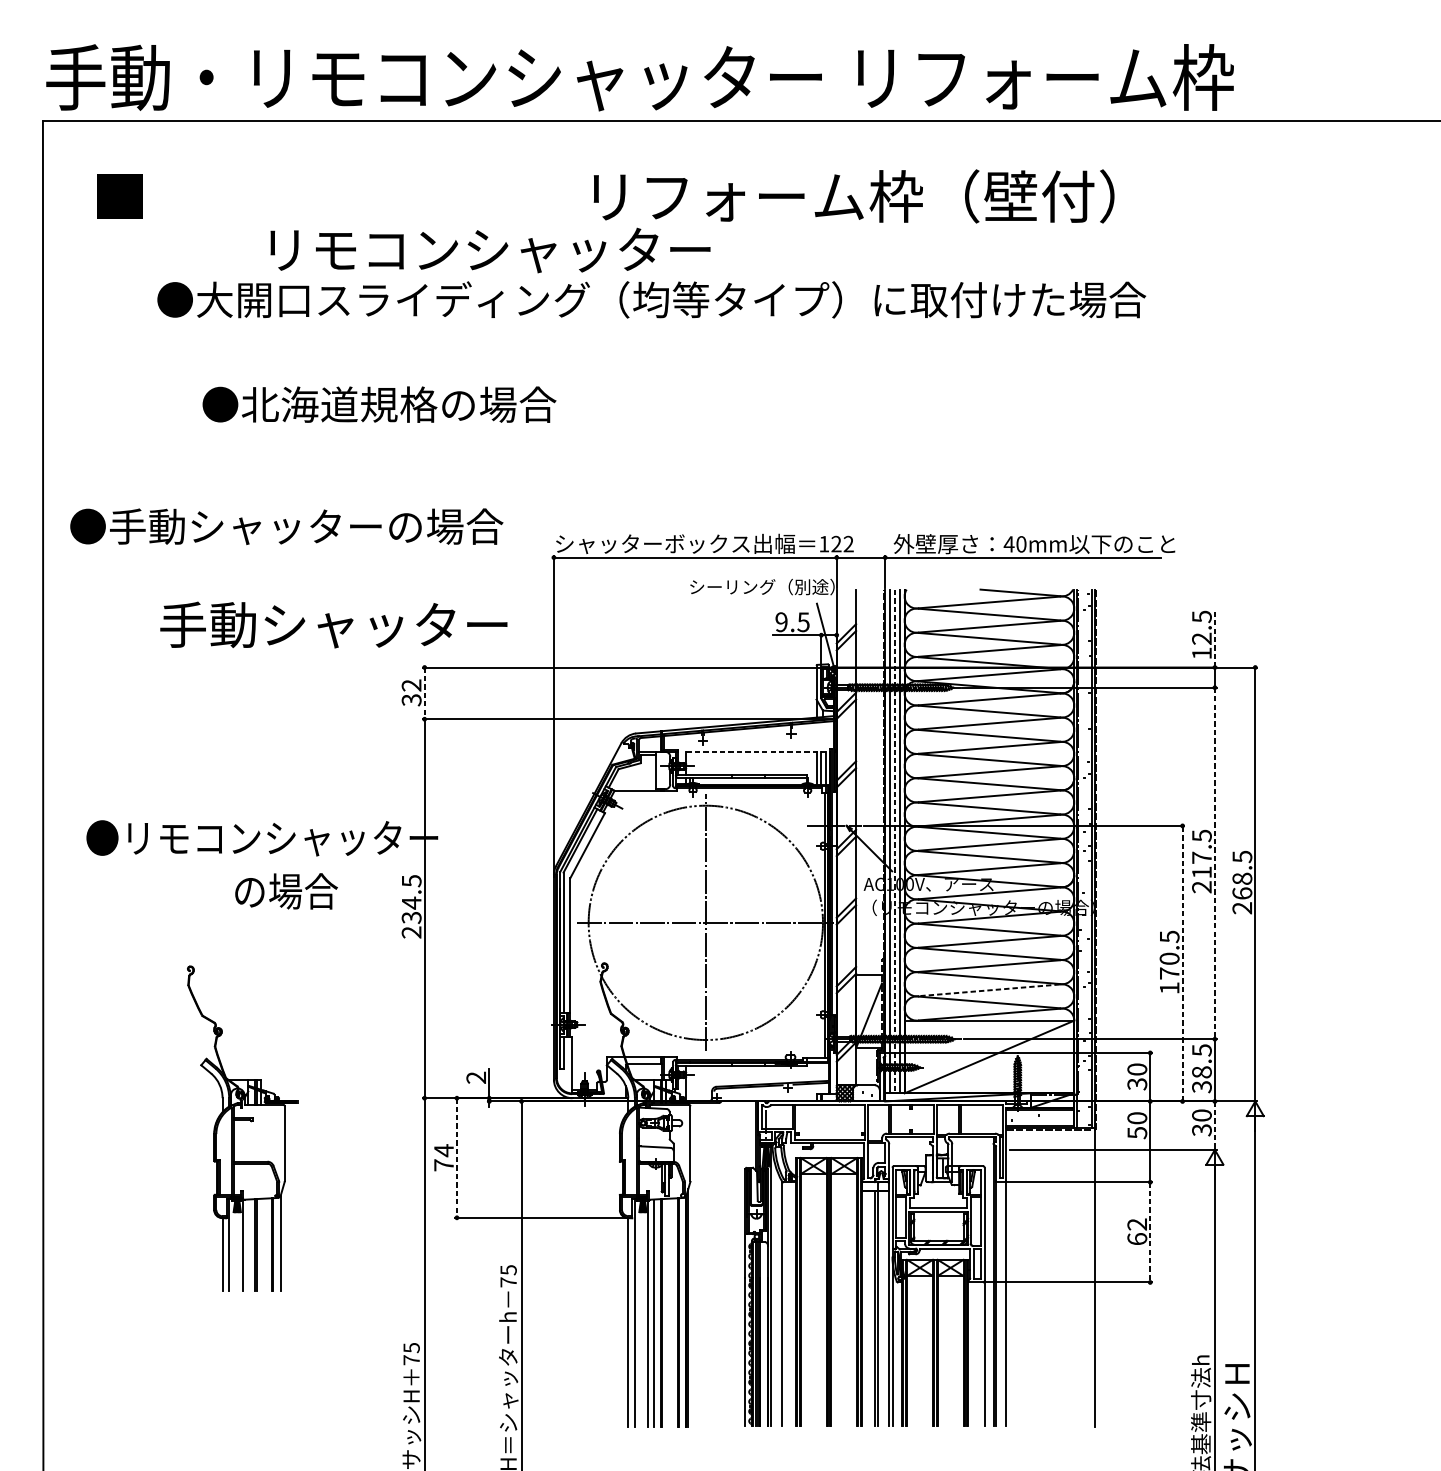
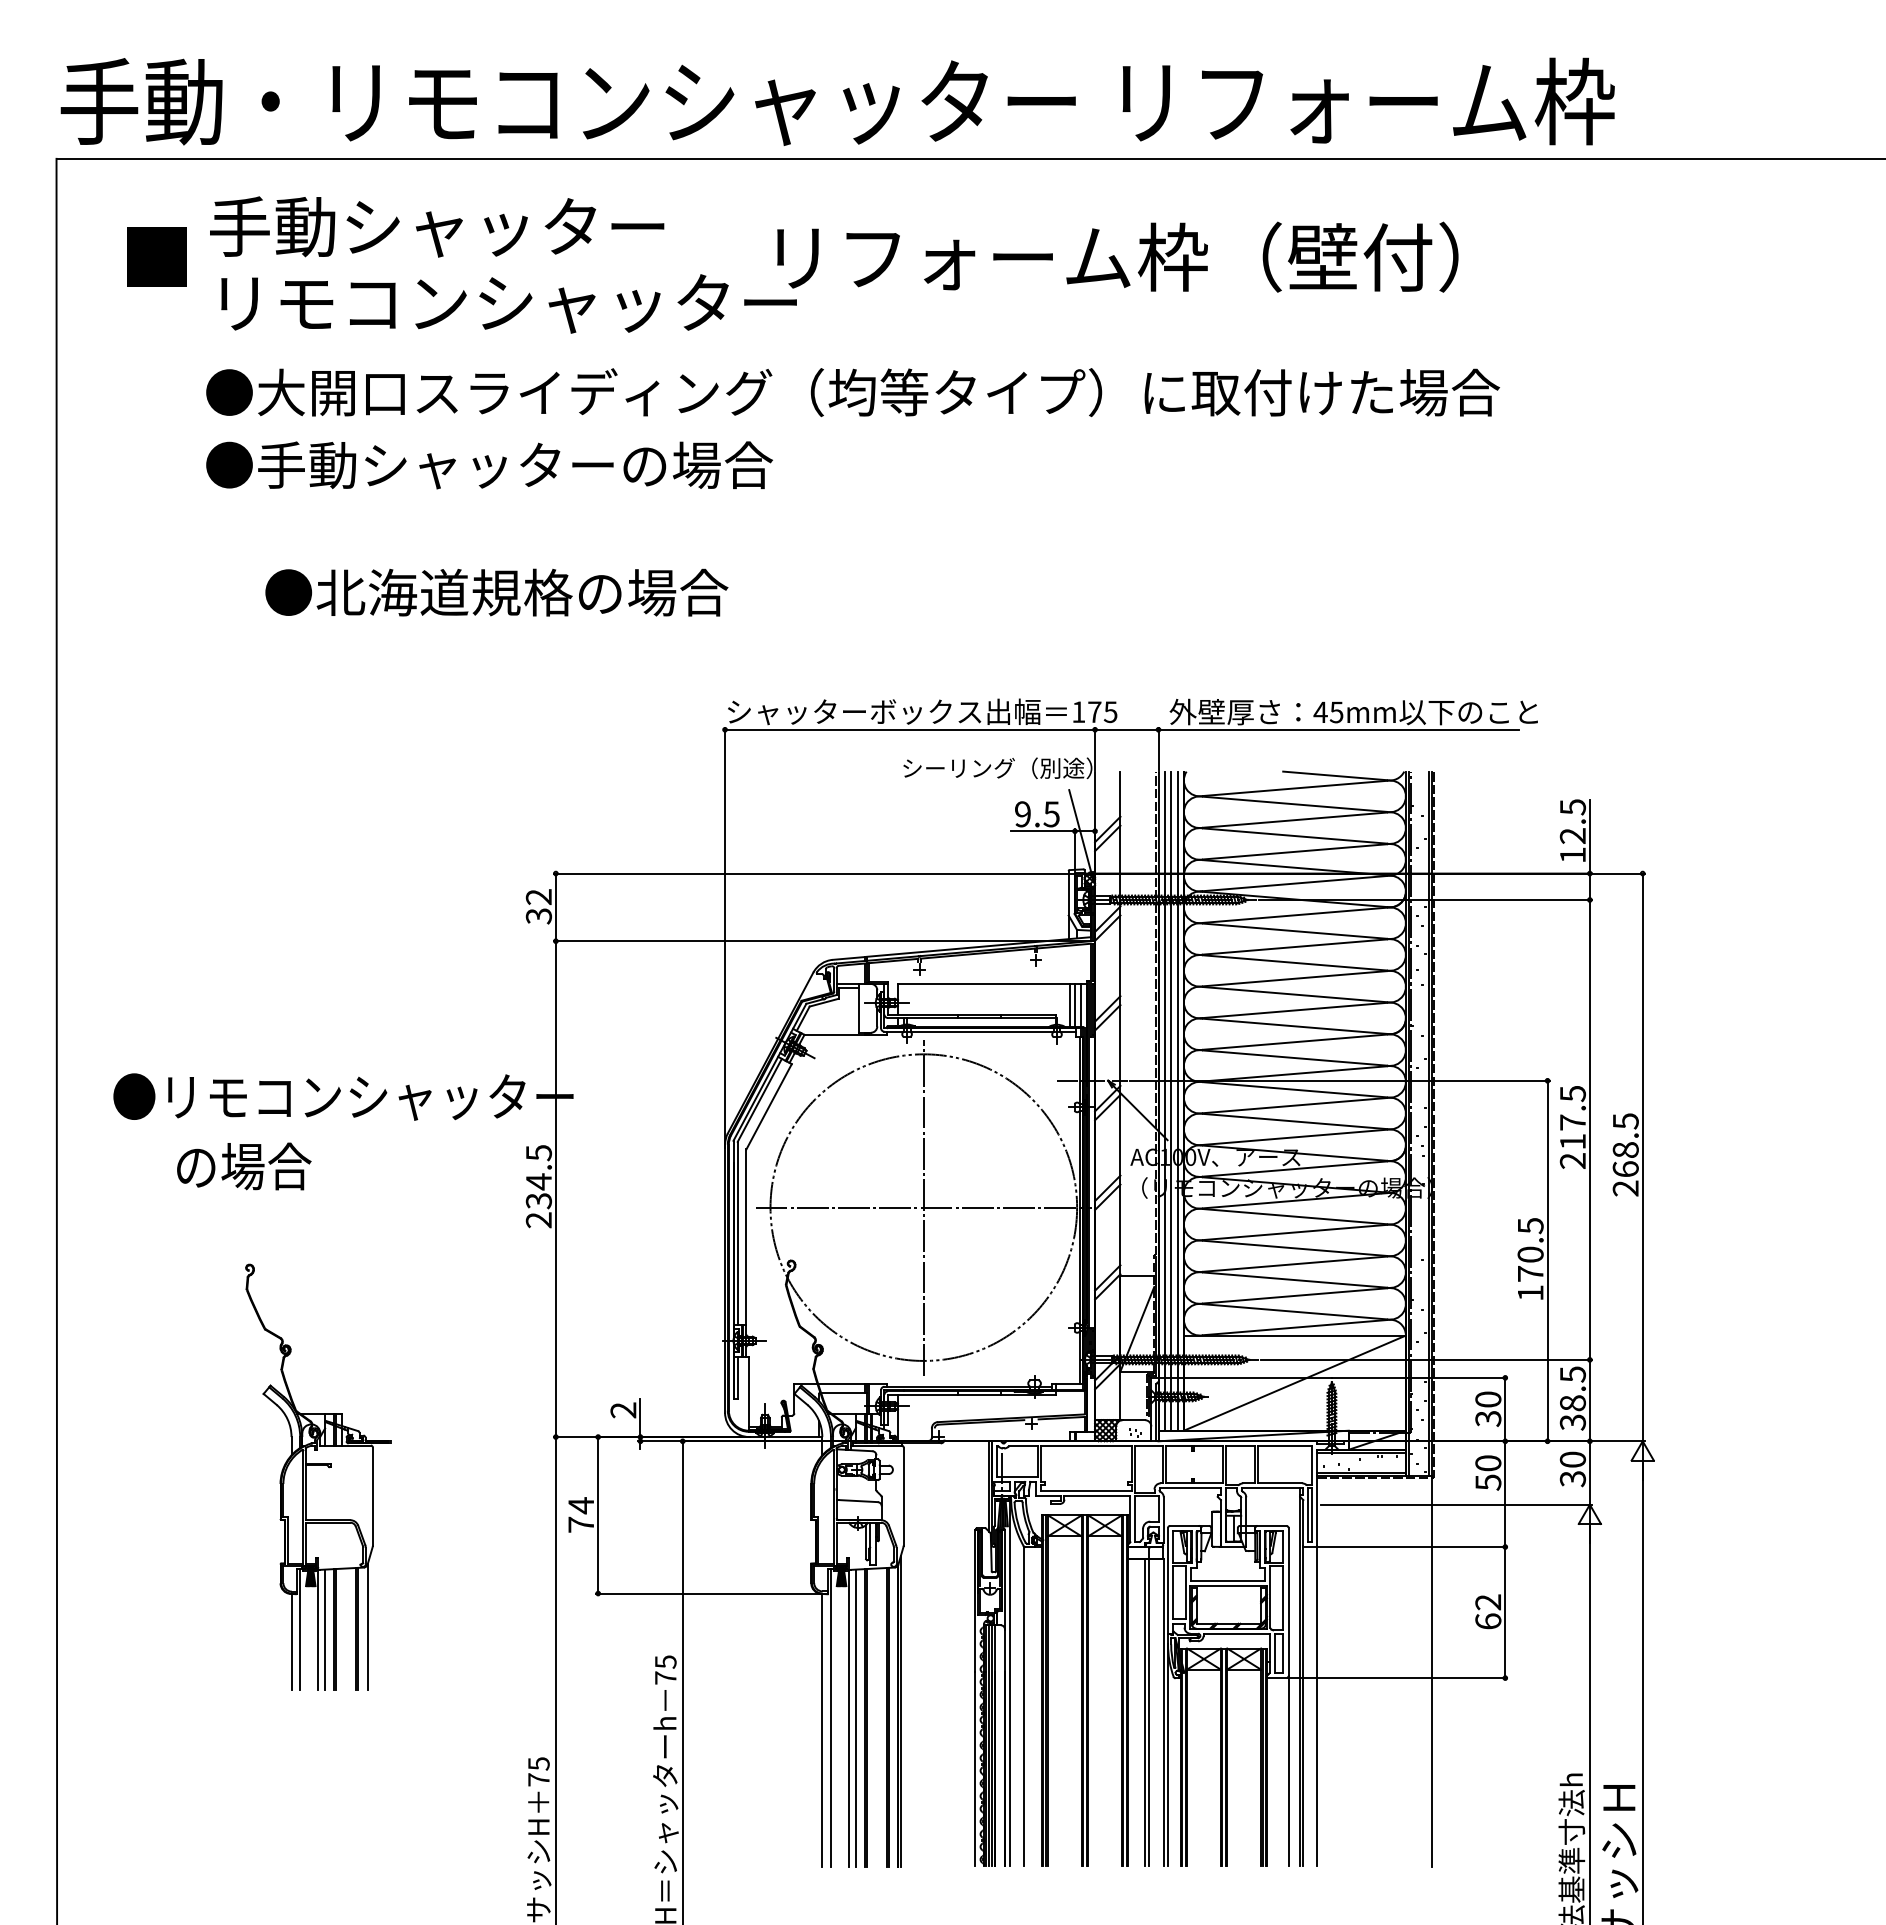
text: (490, 250) -> (508, 303), moved
text: (379, 404) -> (496, 592), moved
text: (286, 526) -> (489, 465), moved
text: (842, 544) -> (1102, 712), 122 -> 175
text: (1021, 544) -> (1336, 712), 40mm -> 45mm
text: (334, 624) -> (437, 226), moved
line: (1214, 639) -> (1589, 836), dashed -> solid
line: (424, 693) -> (555, 907), dashed -> solid
line: (759, 751) -> (993, 983), dashed -> solid
line: (895, 841) -> (1171, 1101), dashed -> solid
line: (1214, 863) -> (1589, 1129), dashed -> solid
text: (286, 891) -> (244, 1166), moved
line: (1182, 963) -> (1547, 1260), dashed -> solid
line: (989, 990) -> (1294, 1295), dashed -> solid
line: (1214, 1126) -> (1589, 1473), dashed -> solid
line: (457, 1158) -> (598, 1515), dashed -> solid
line: (1150, 1232) -> (1505, 1612), dashed -> solid
line: (248, 1245) -> (325, 1629), added

